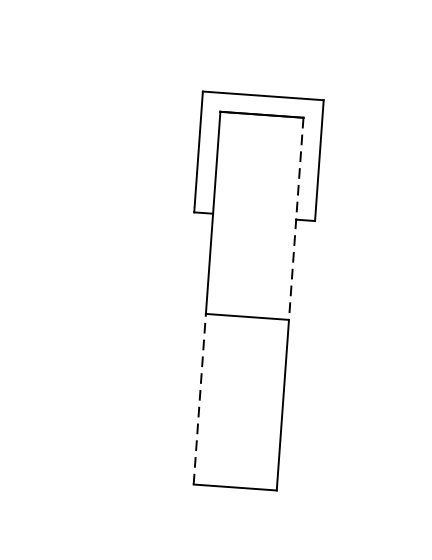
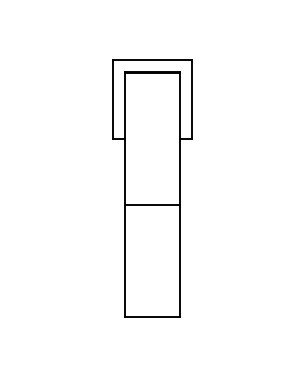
line: (295, 219) -> (179, 139), dashed -> solid
line: (200, 398) -> (125, 260), dashed -> solid

